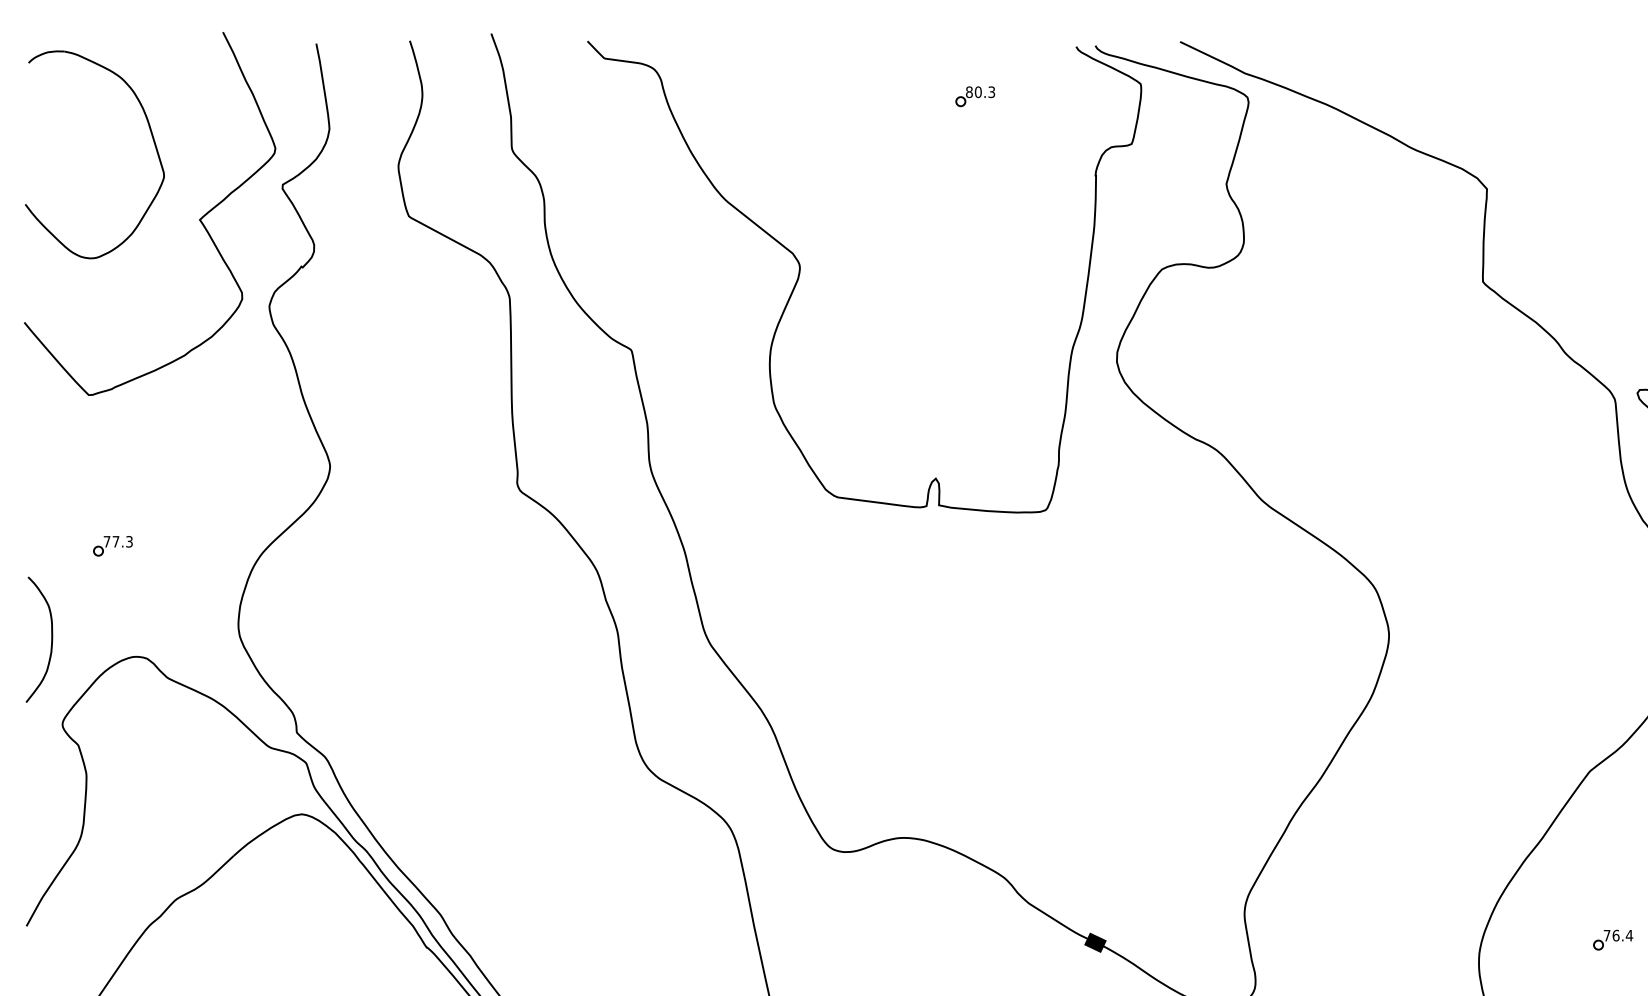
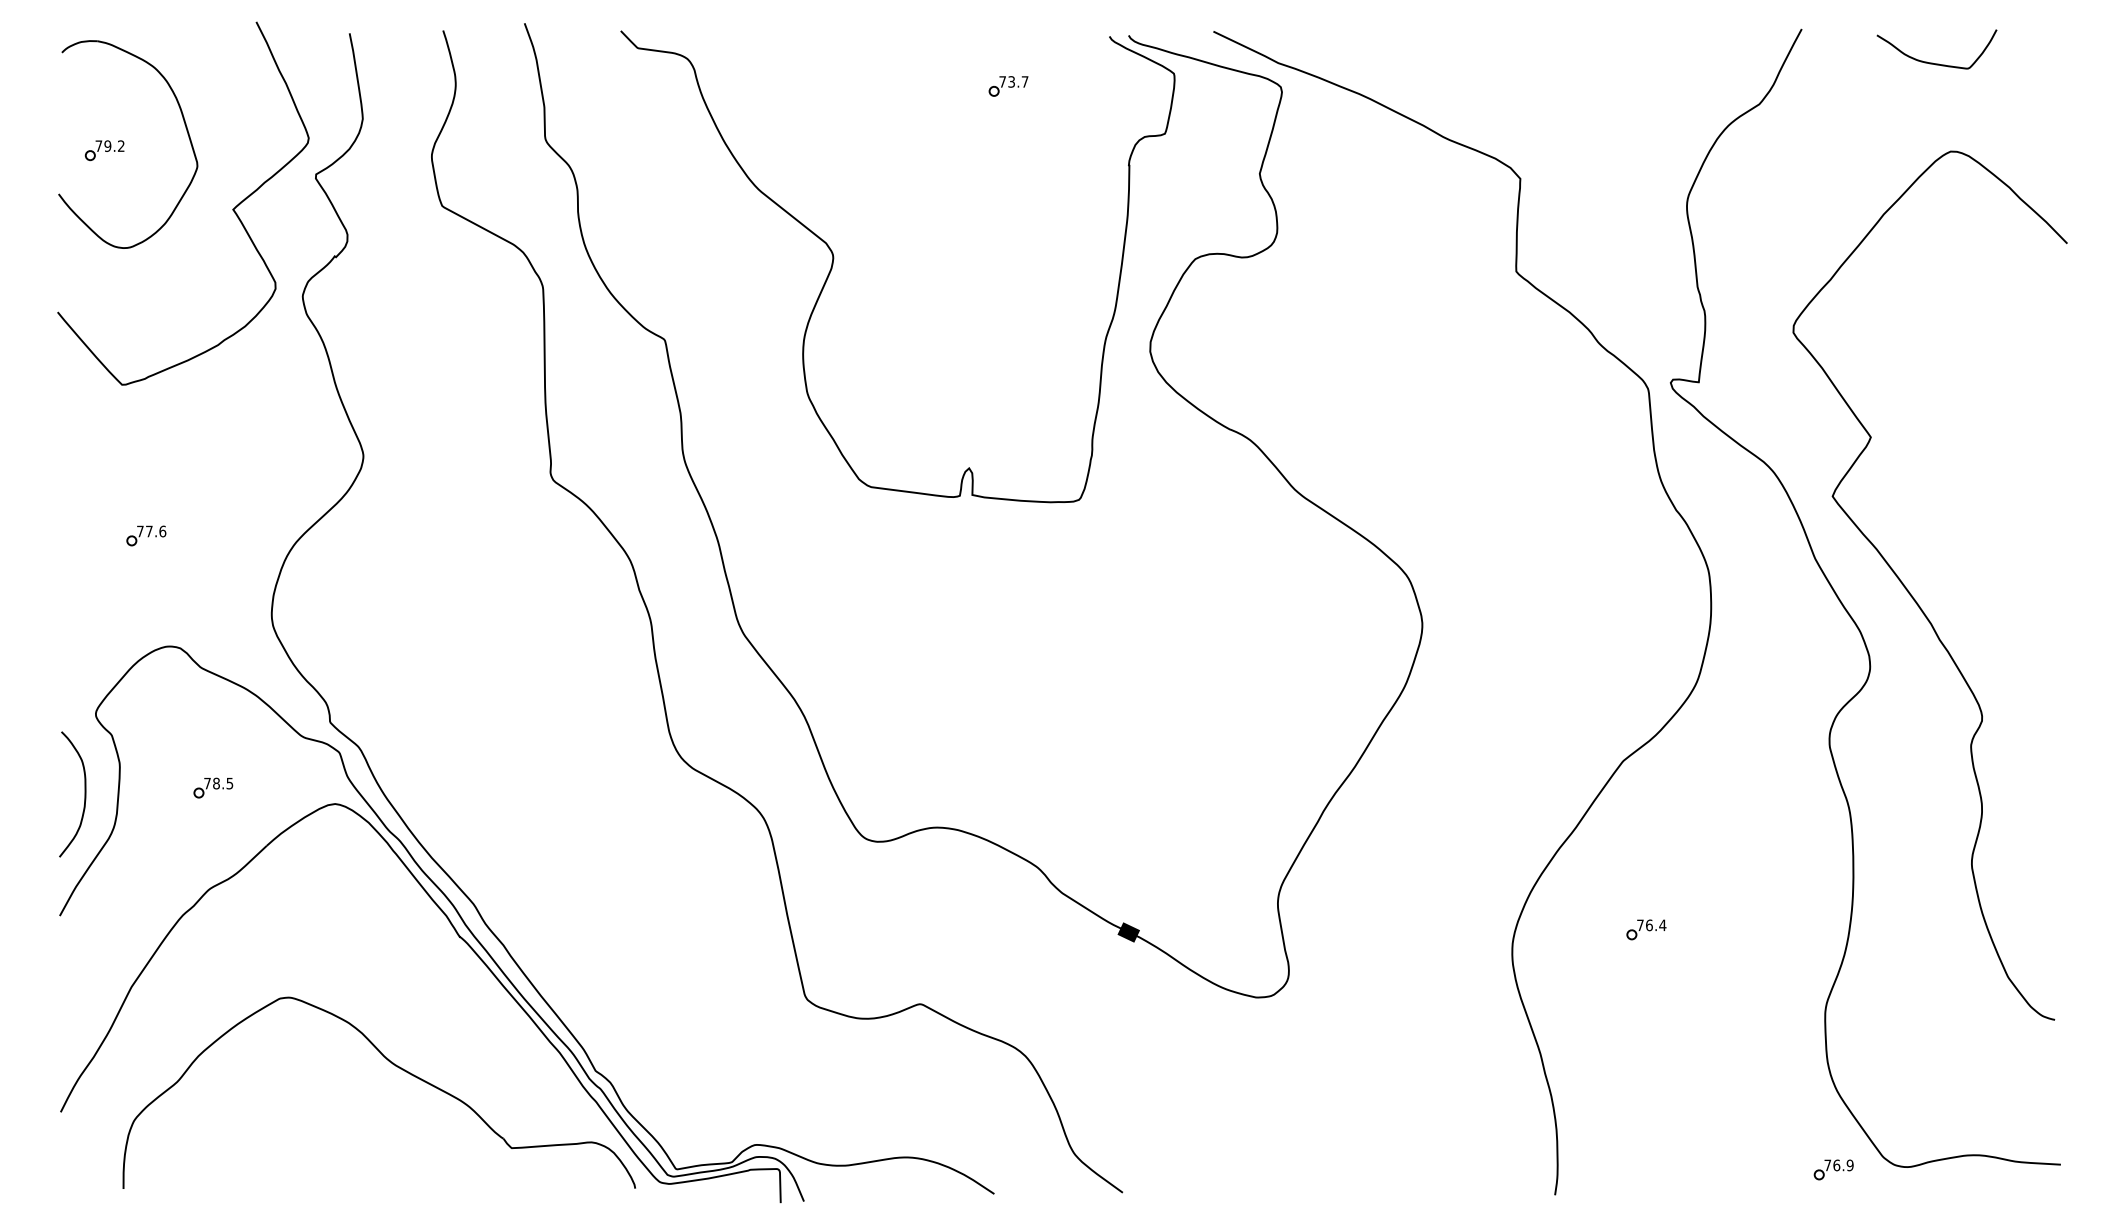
text: (980, 91) -> (1013, 81), 80.3 -> 73.7
part: (71, 160) -> (104, 150), added
text: (129, 541) -> (162, 531), 77.3 -> 77.6
curve: (51, 639) -> (84, 794), moved
part: (180, 797) -> (213, 787), added

